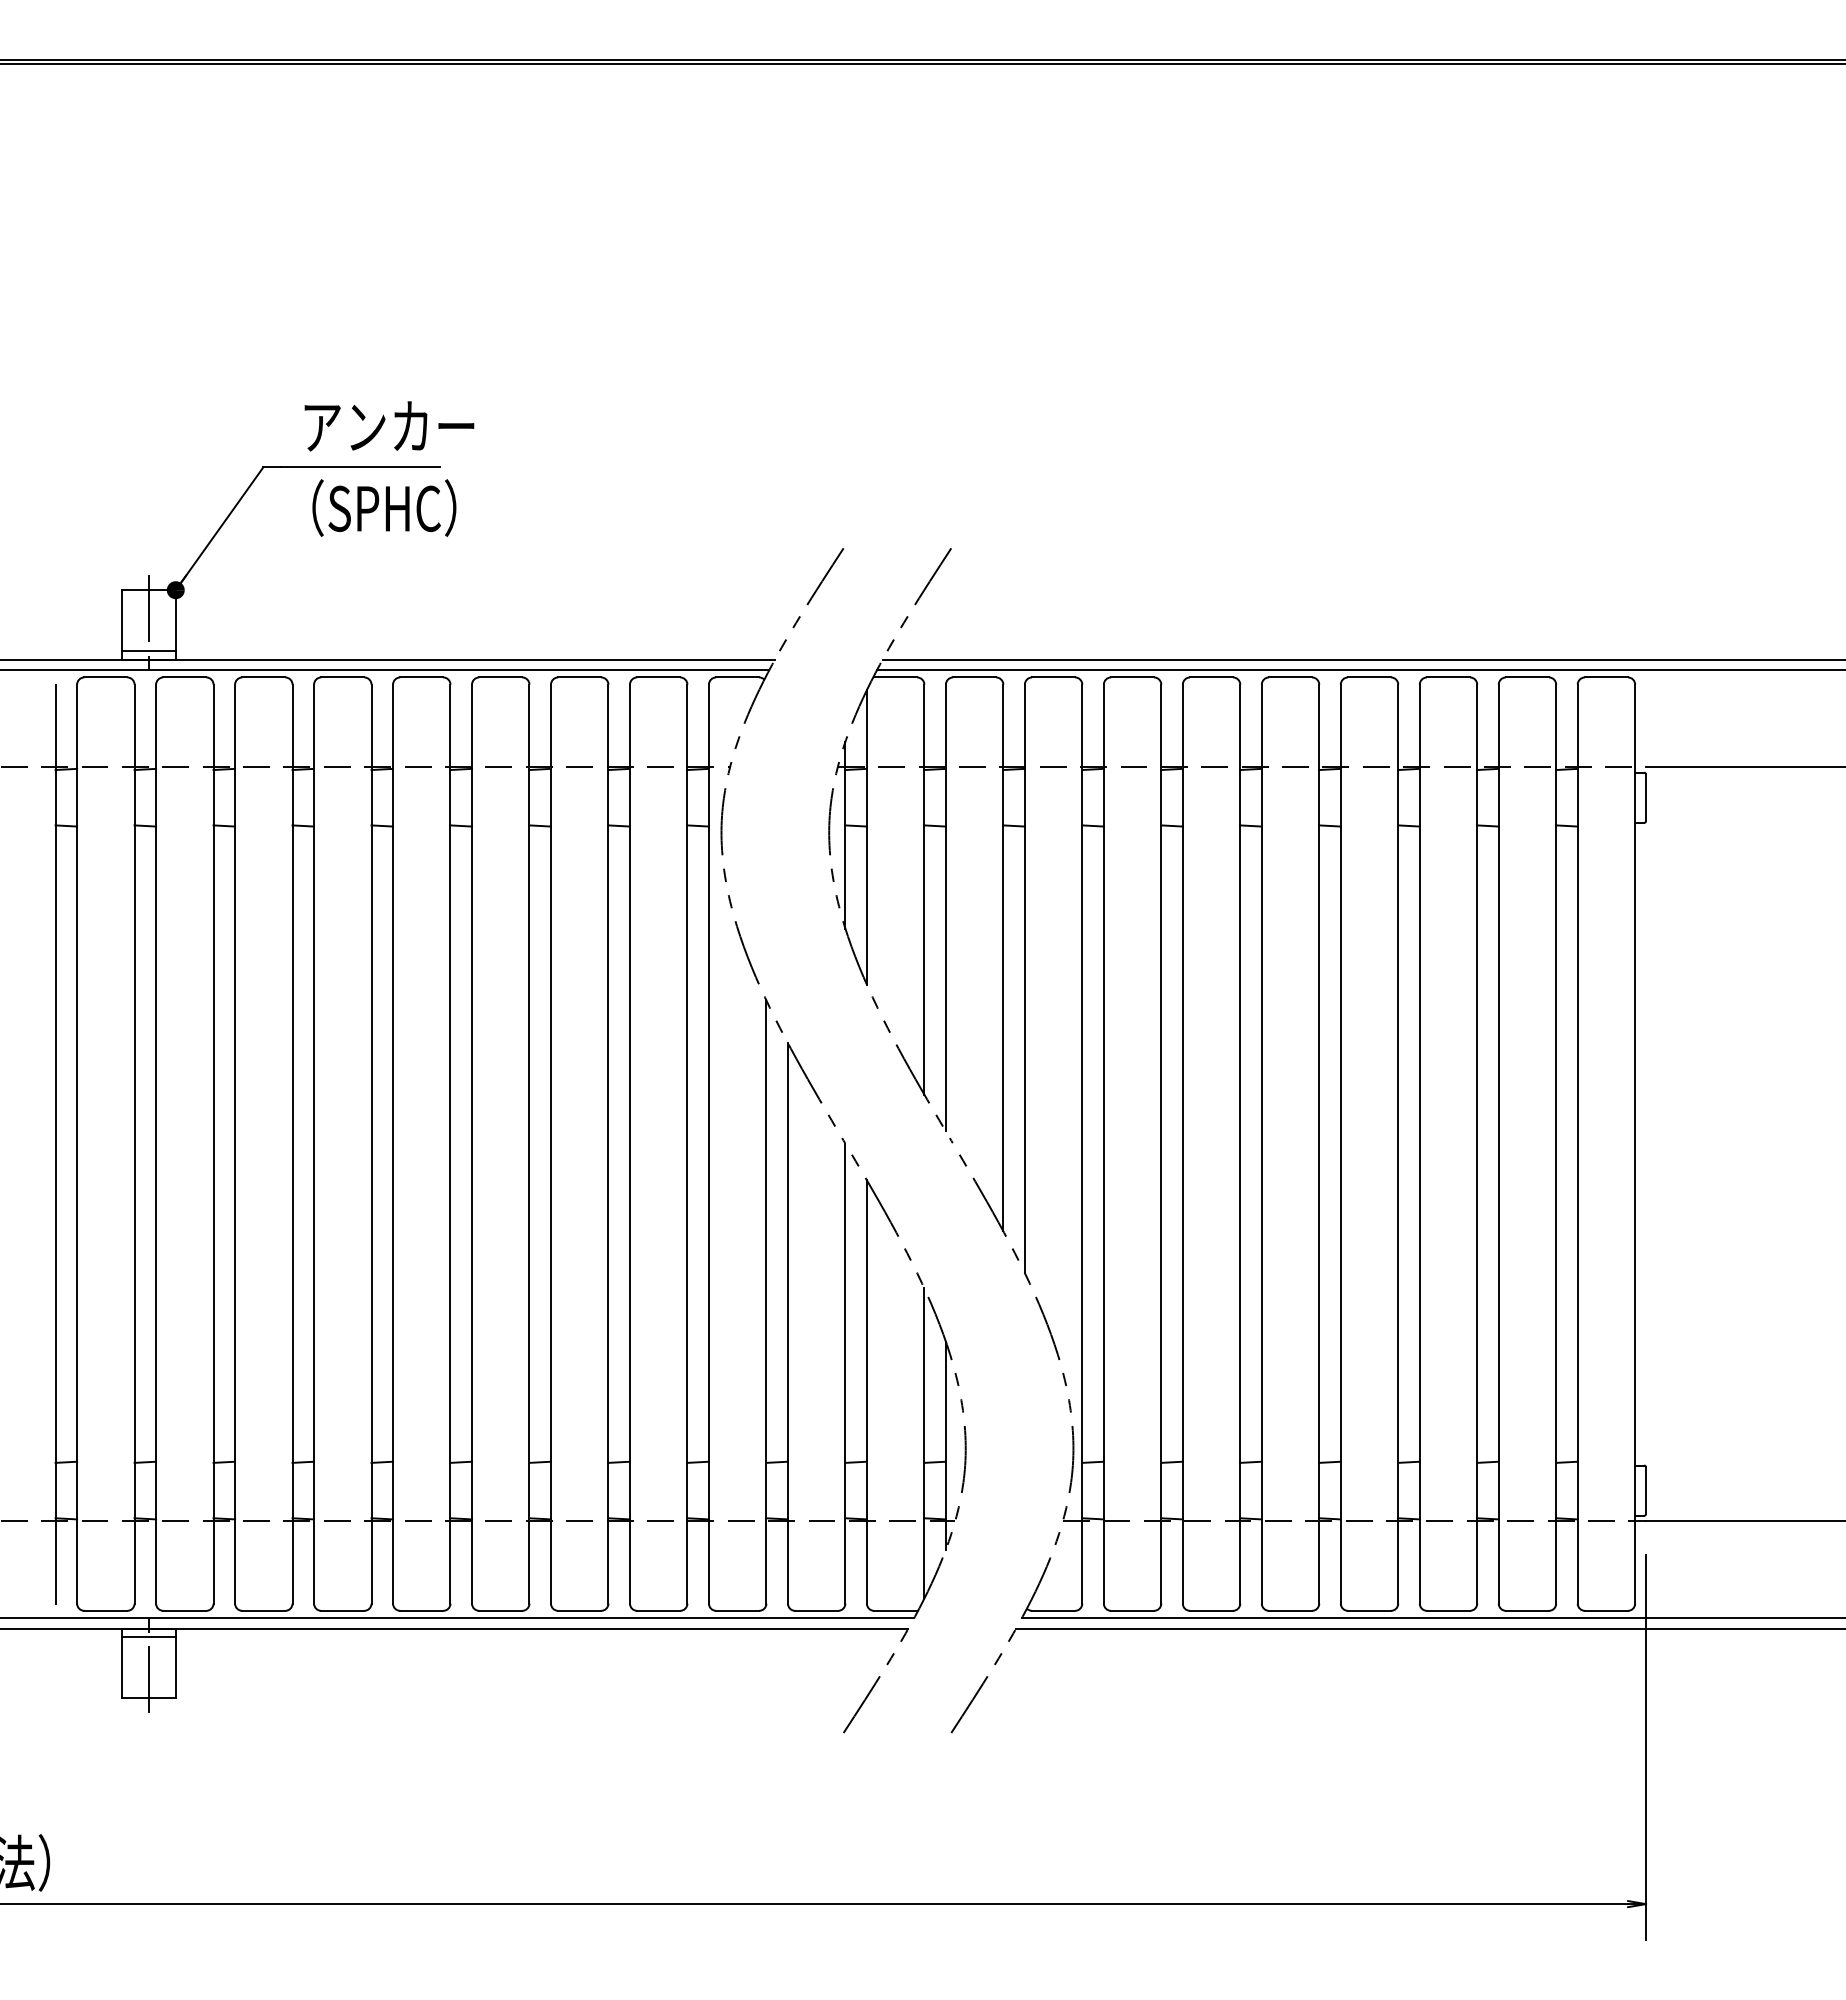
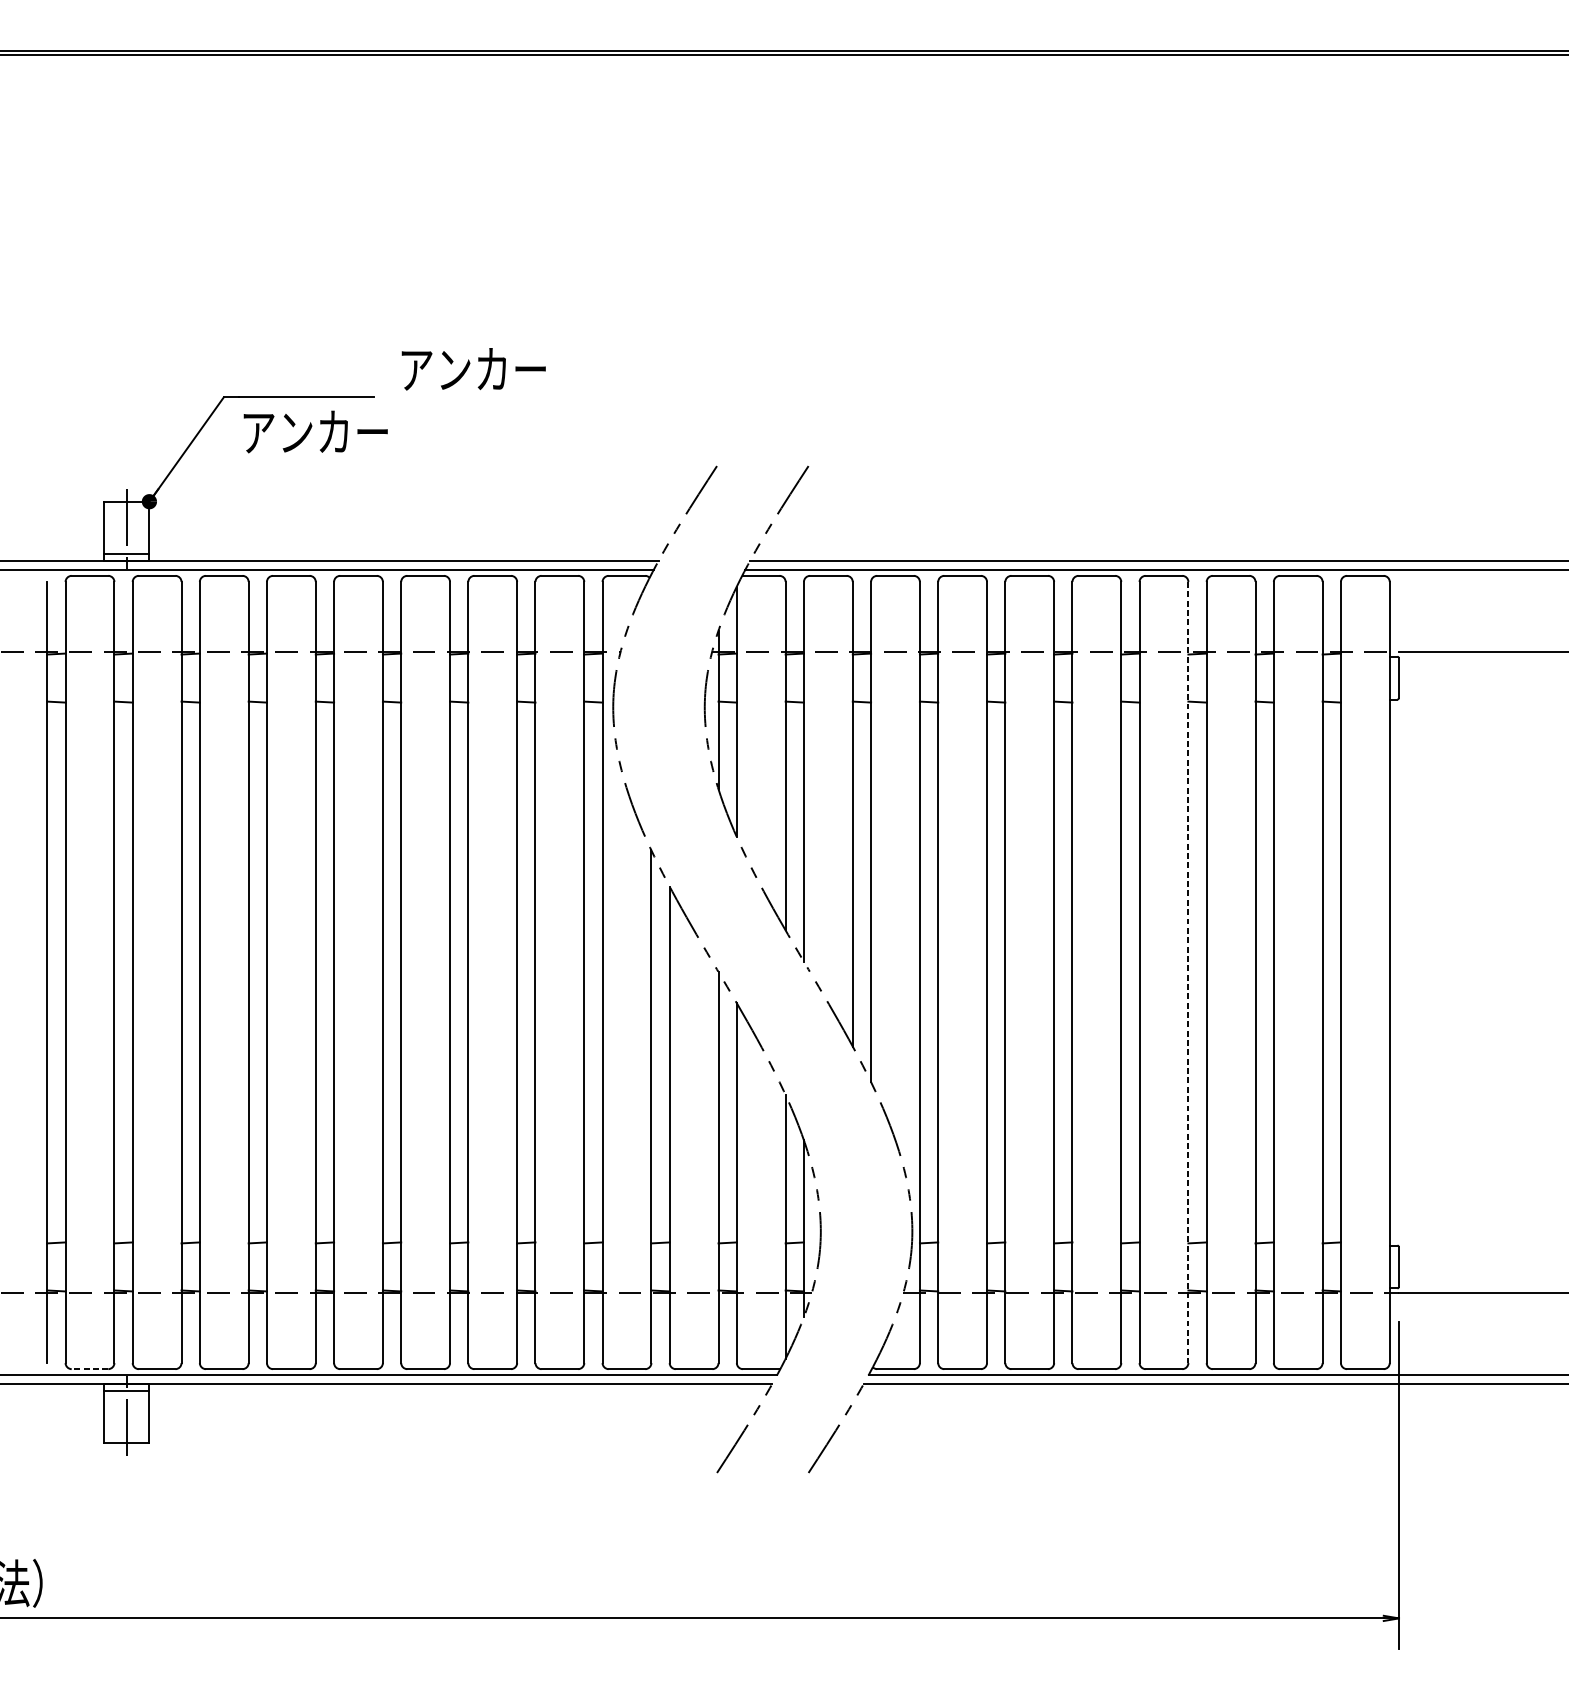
text: (389, 426) -> (473, 369), moved
text: (371, 507) -> (315, 431), （SPHC） -> アンカー
line: (1398, 1144) -> (1188, 972), solid -> dashed
line: (105, 1610) -> (89, 1368), solid -> dashed

